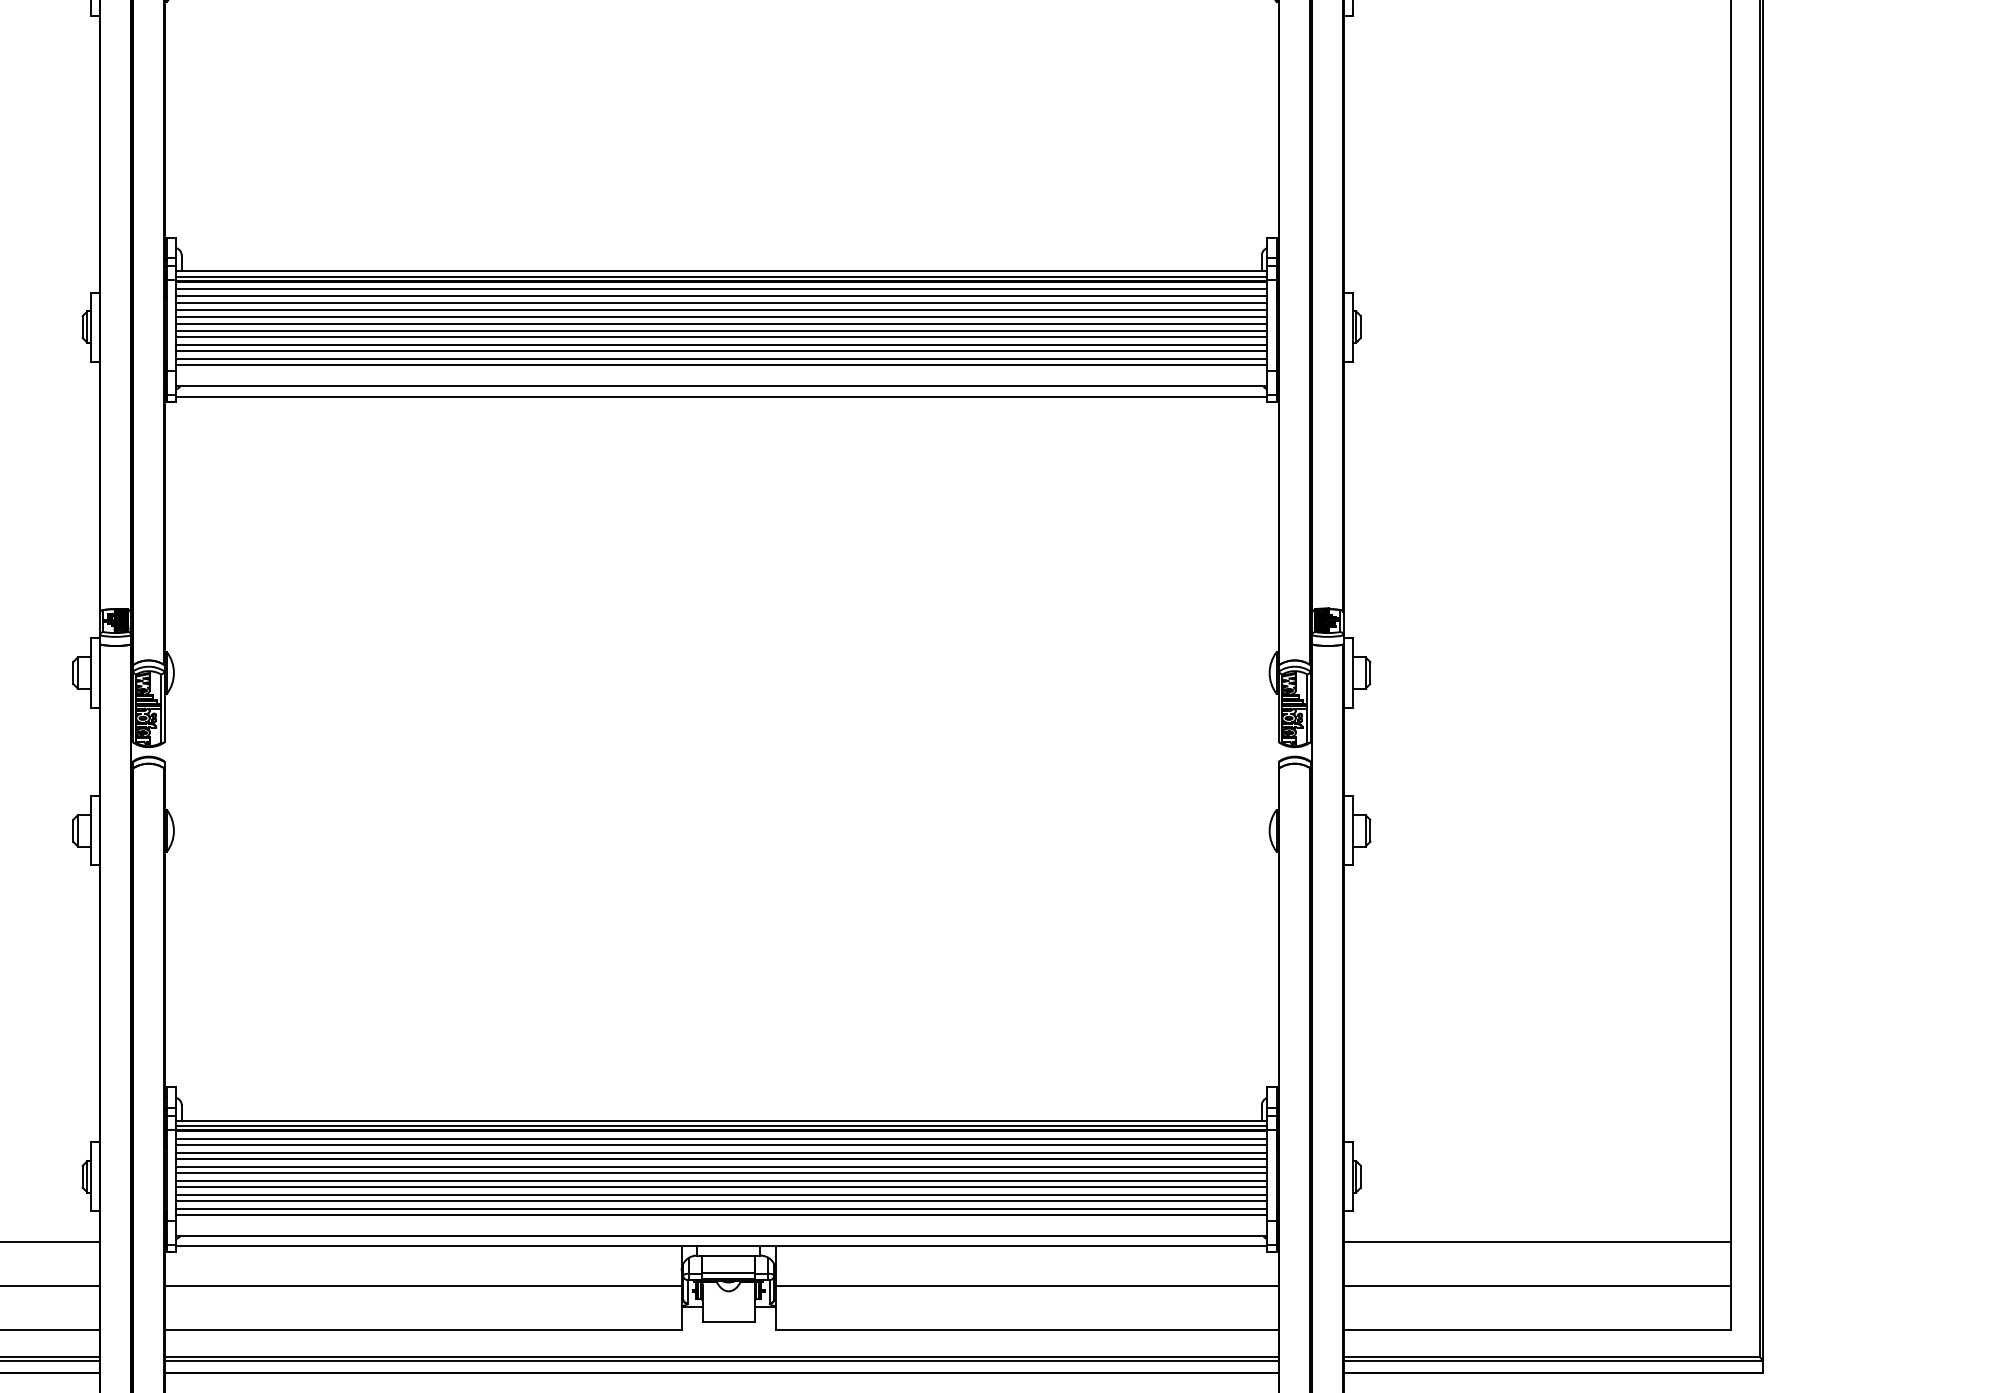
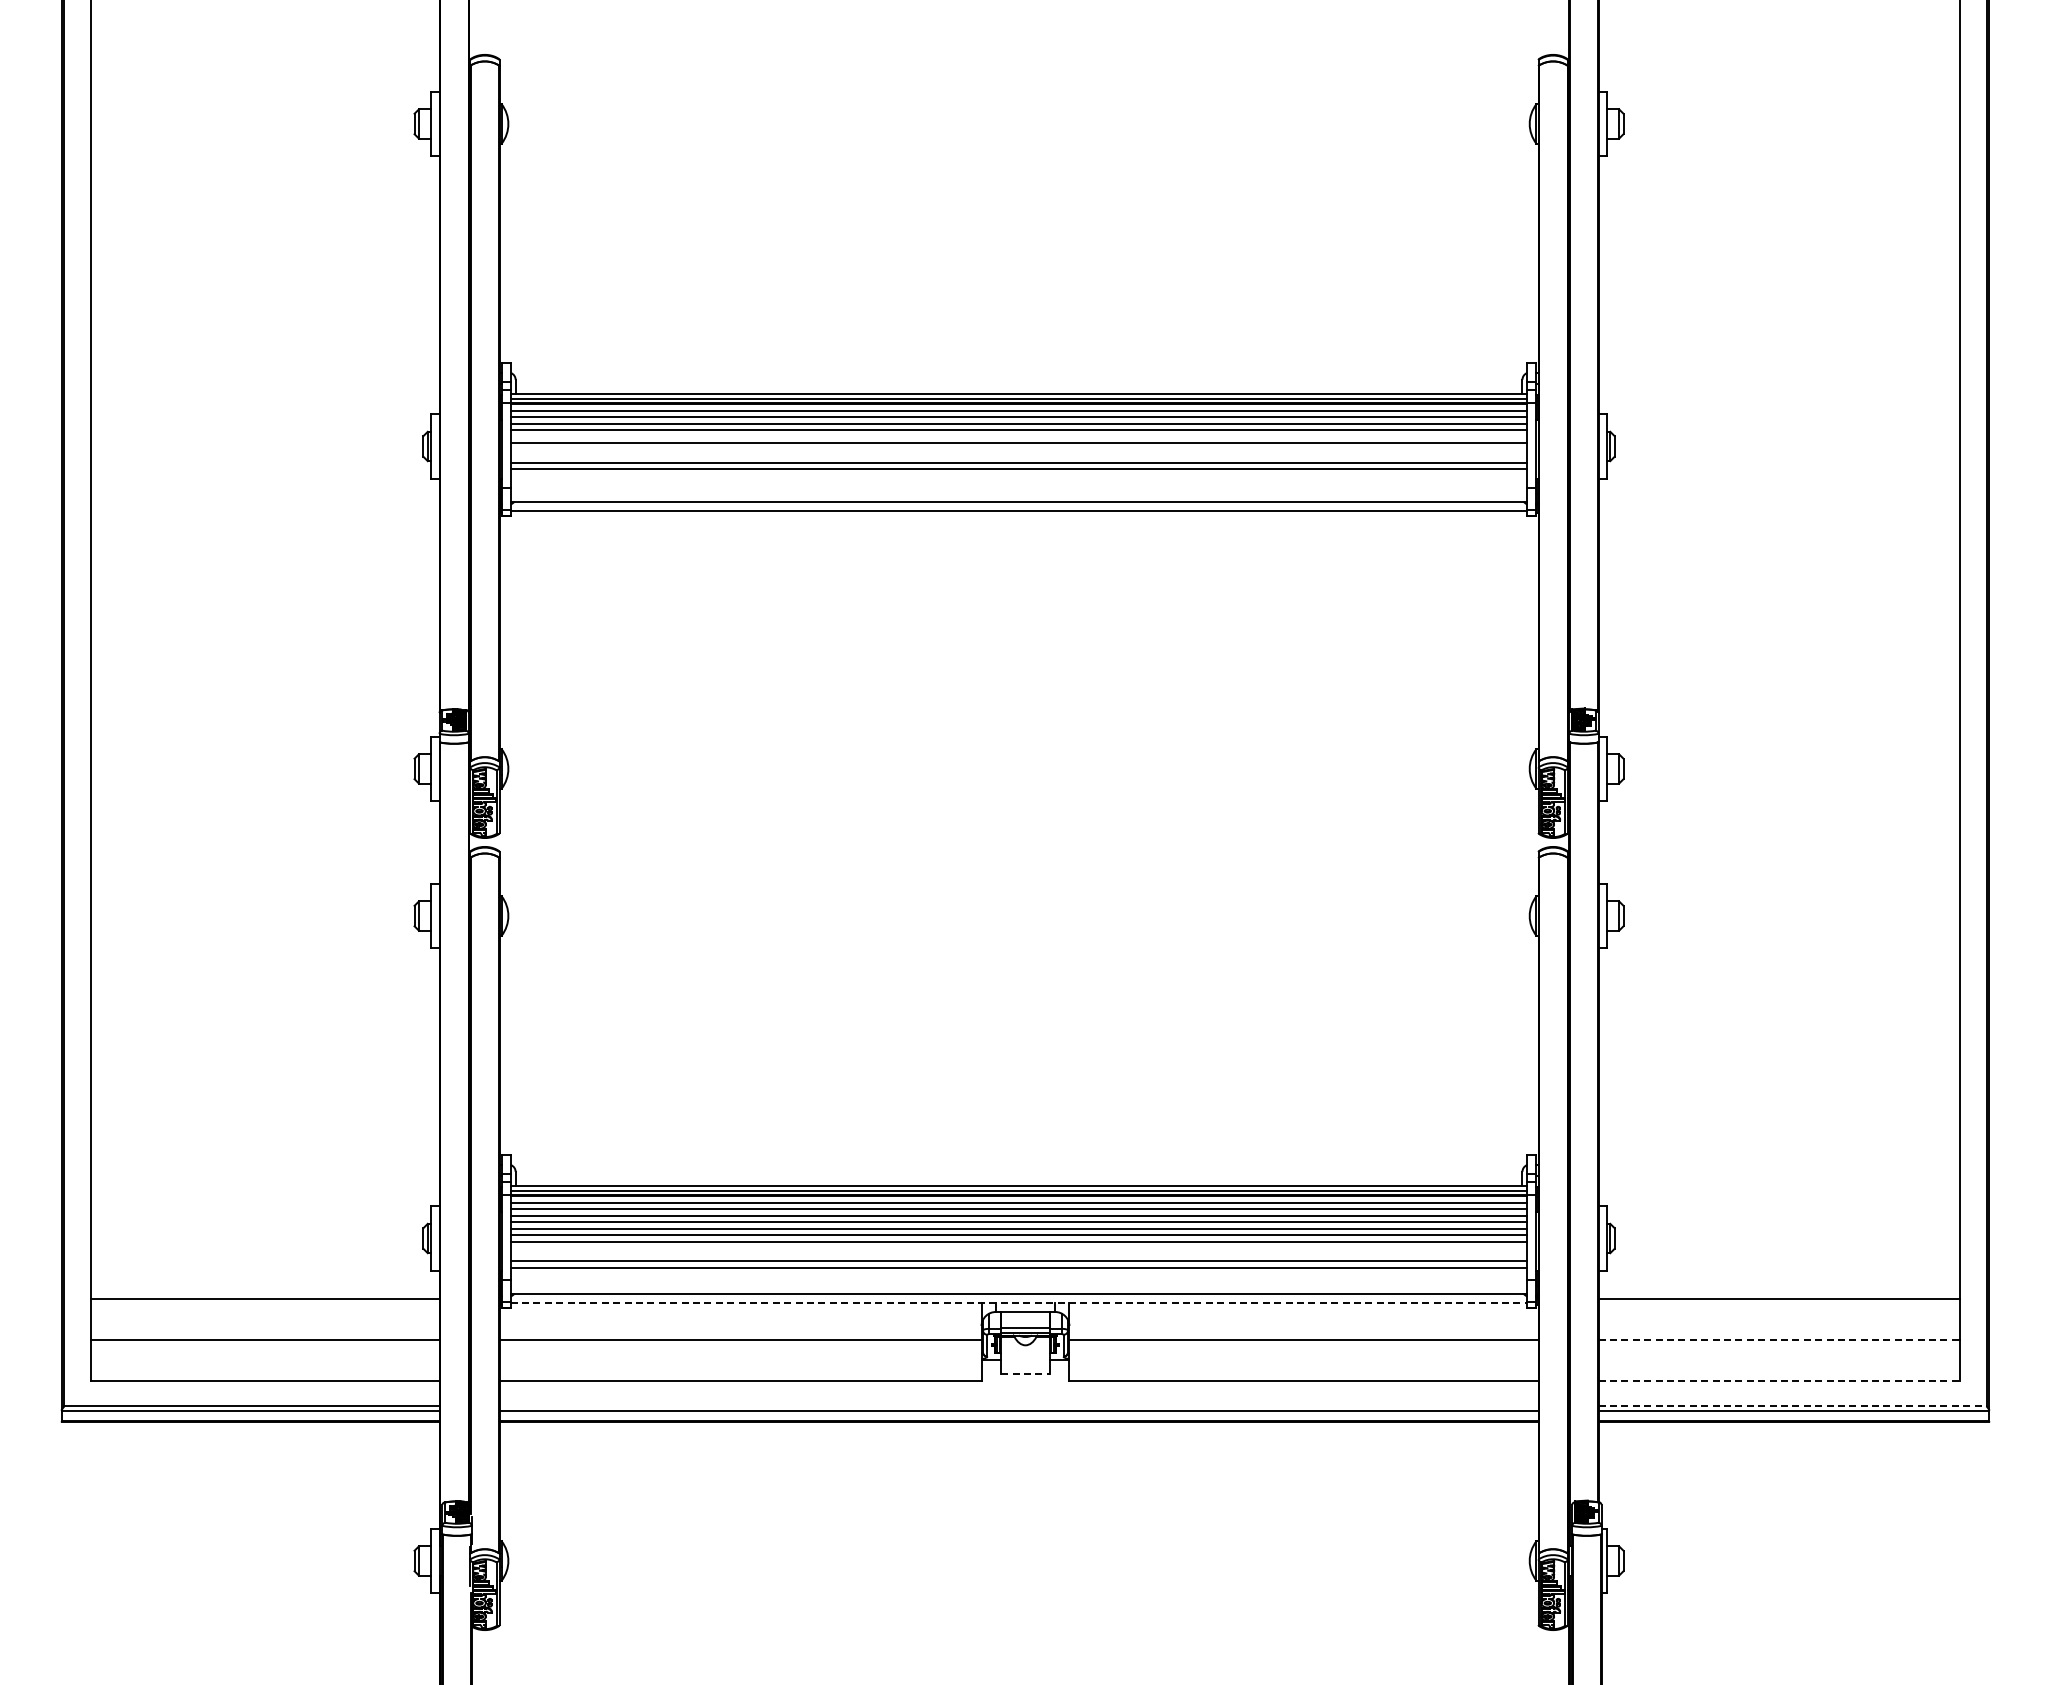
line: (721, 317) -> (1018, 437), removed
line: (721, 331) -> (1018, 450), removed
line: (721, 337) -> (1018, 456), removed
line: (721, 359) -> (1018, 476), removed
line: (721, 365) -> (1018, 482), removed
line: (721, 1187) -> (1018, 1248), removed
line: (721, 1195) -> (1018, 1255), removed
line: (721, 1215) -> (1018, 1274), removed
line: (722, 1246) -> (1019, 1303), solid -> dashed
line: (1537, 1286) -> (1779, 1340), solid -> dashed
line: (728, 1321) -> (1025, 1373), solid -> dashed
line: (1537, 1330) -> (1779, 1381), solid -> dashed
line: (721, 1357) -> (1018, 1406), removed
line: (1551, 1357) -> (1792, 1406), solid -> dashed

